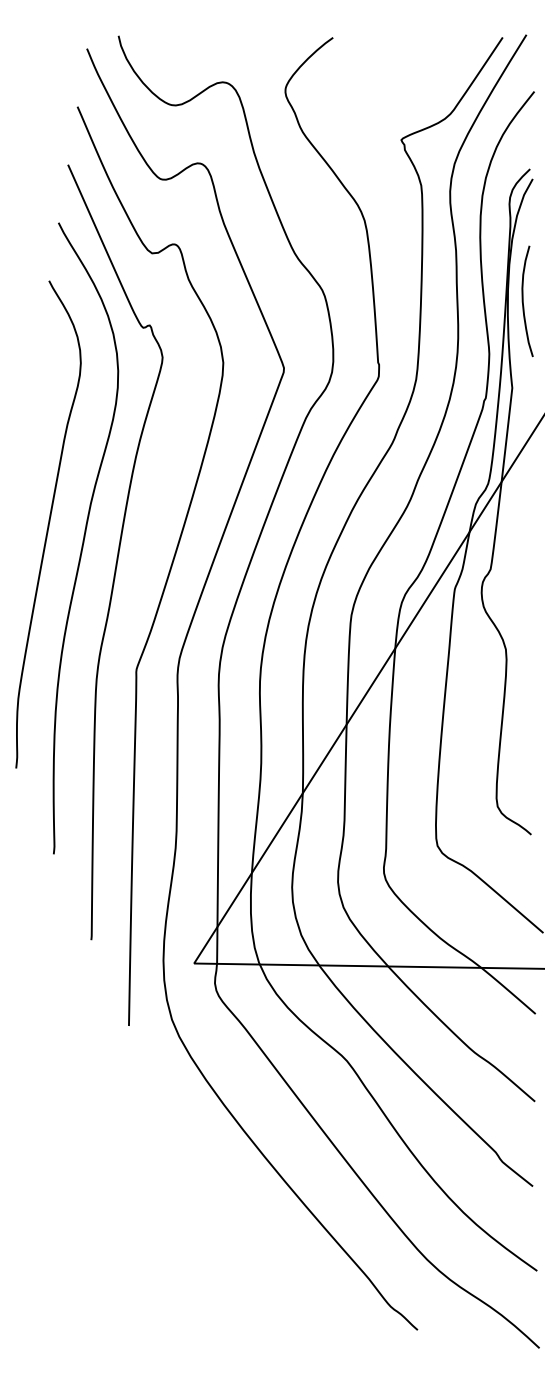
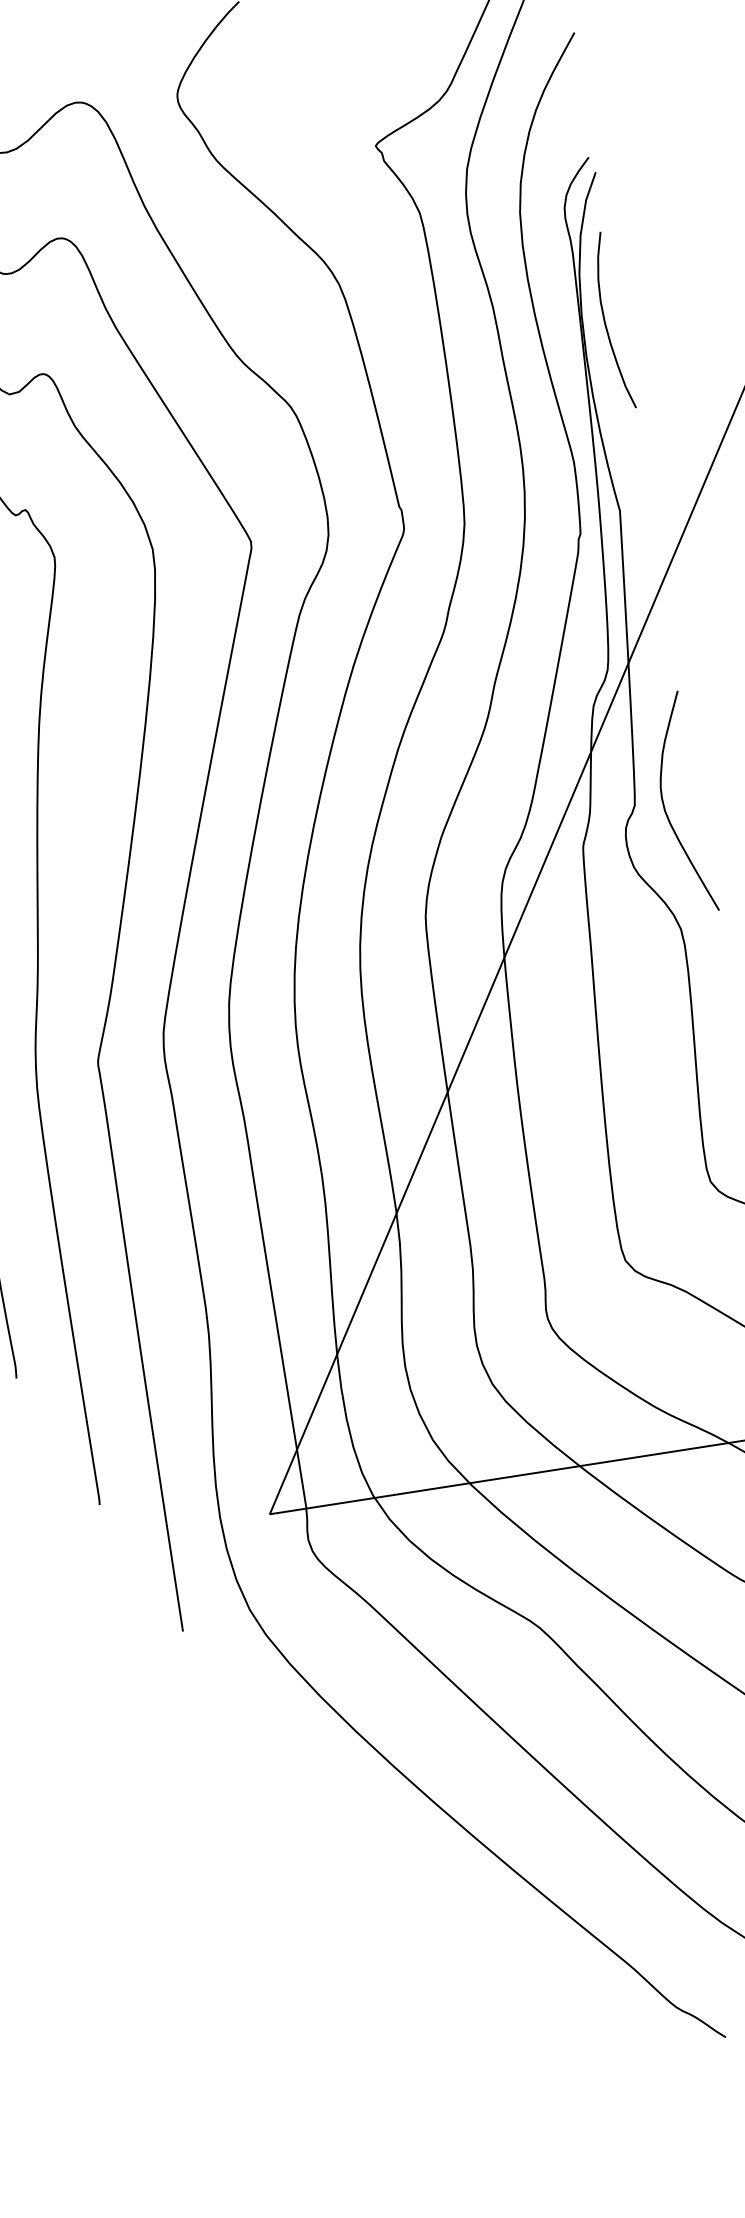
curve: (523, 301) -> (606, 322), moved
curve: (509, 572) -> (665, 805), added

